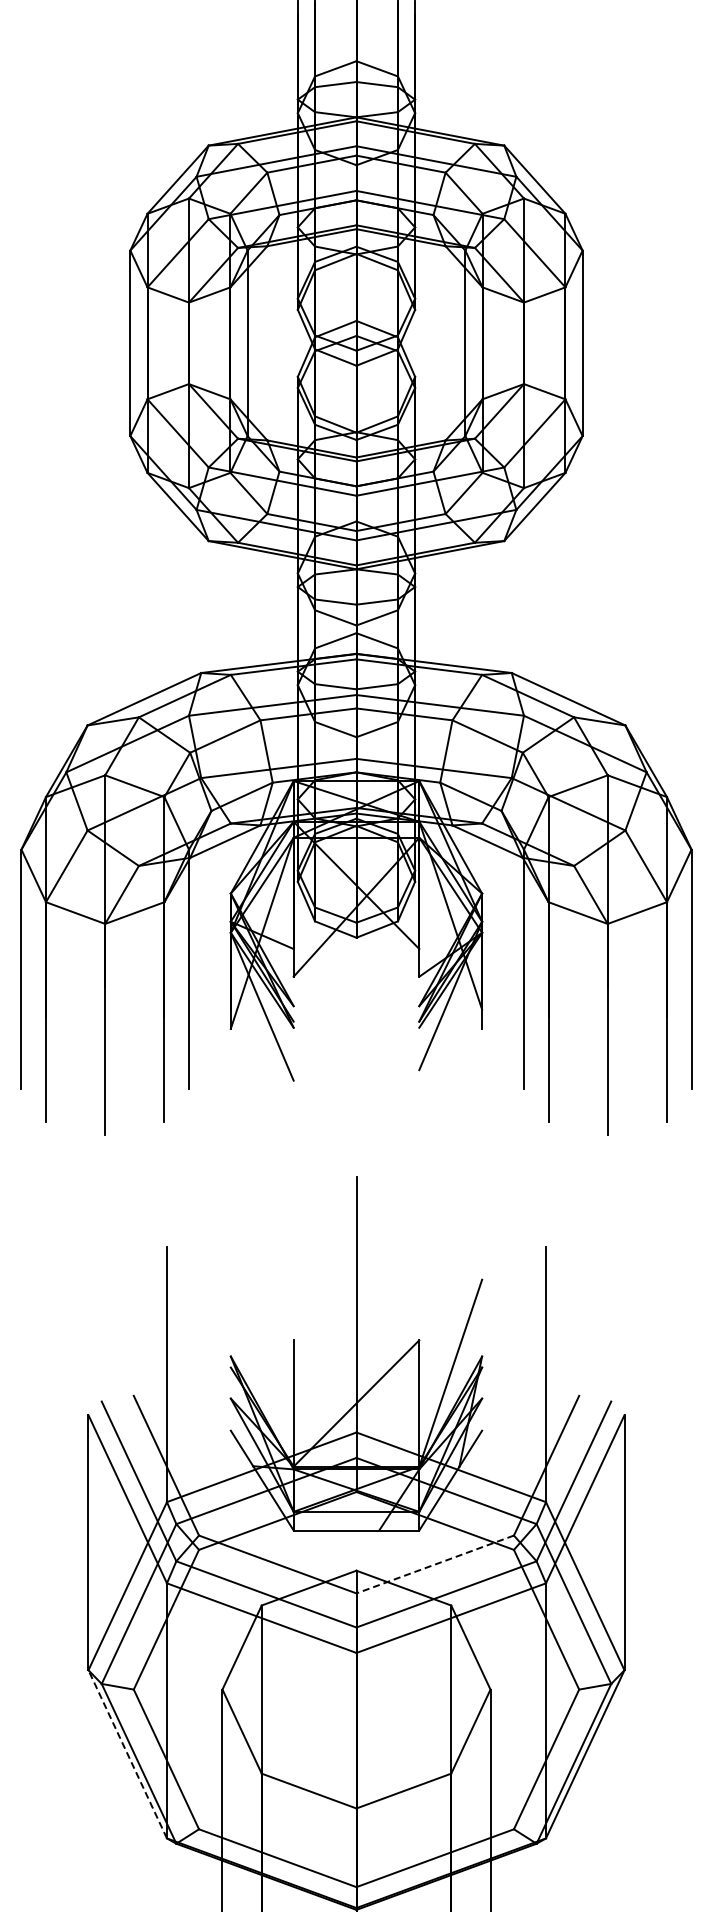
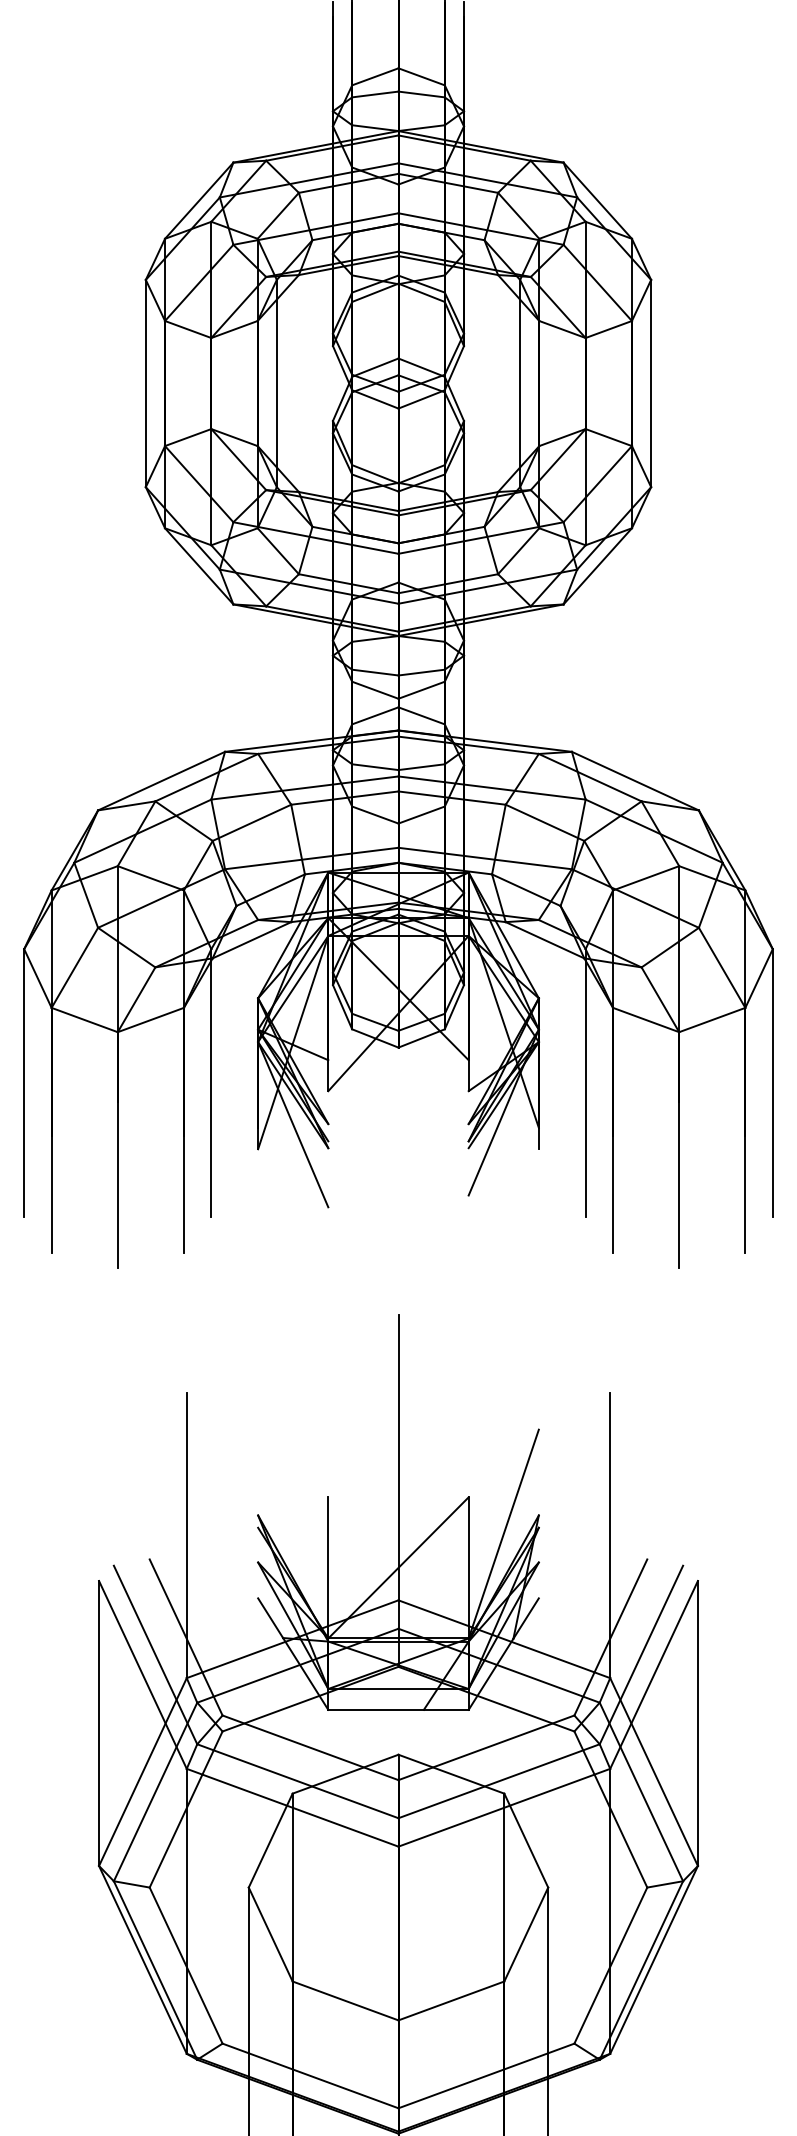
line: (435, 1564) -> (486, 1747), dashed -> solid
line: (127, 1754) -> (142, 1960), dashed -> solid

